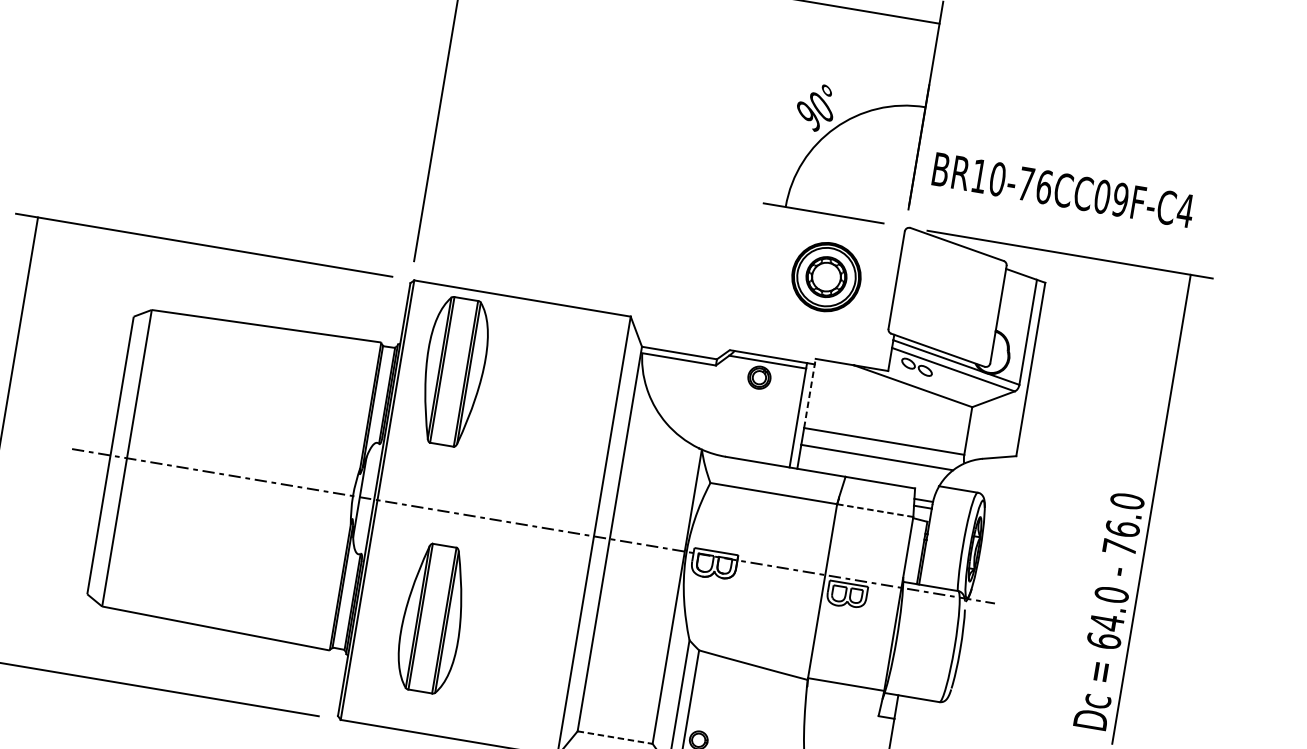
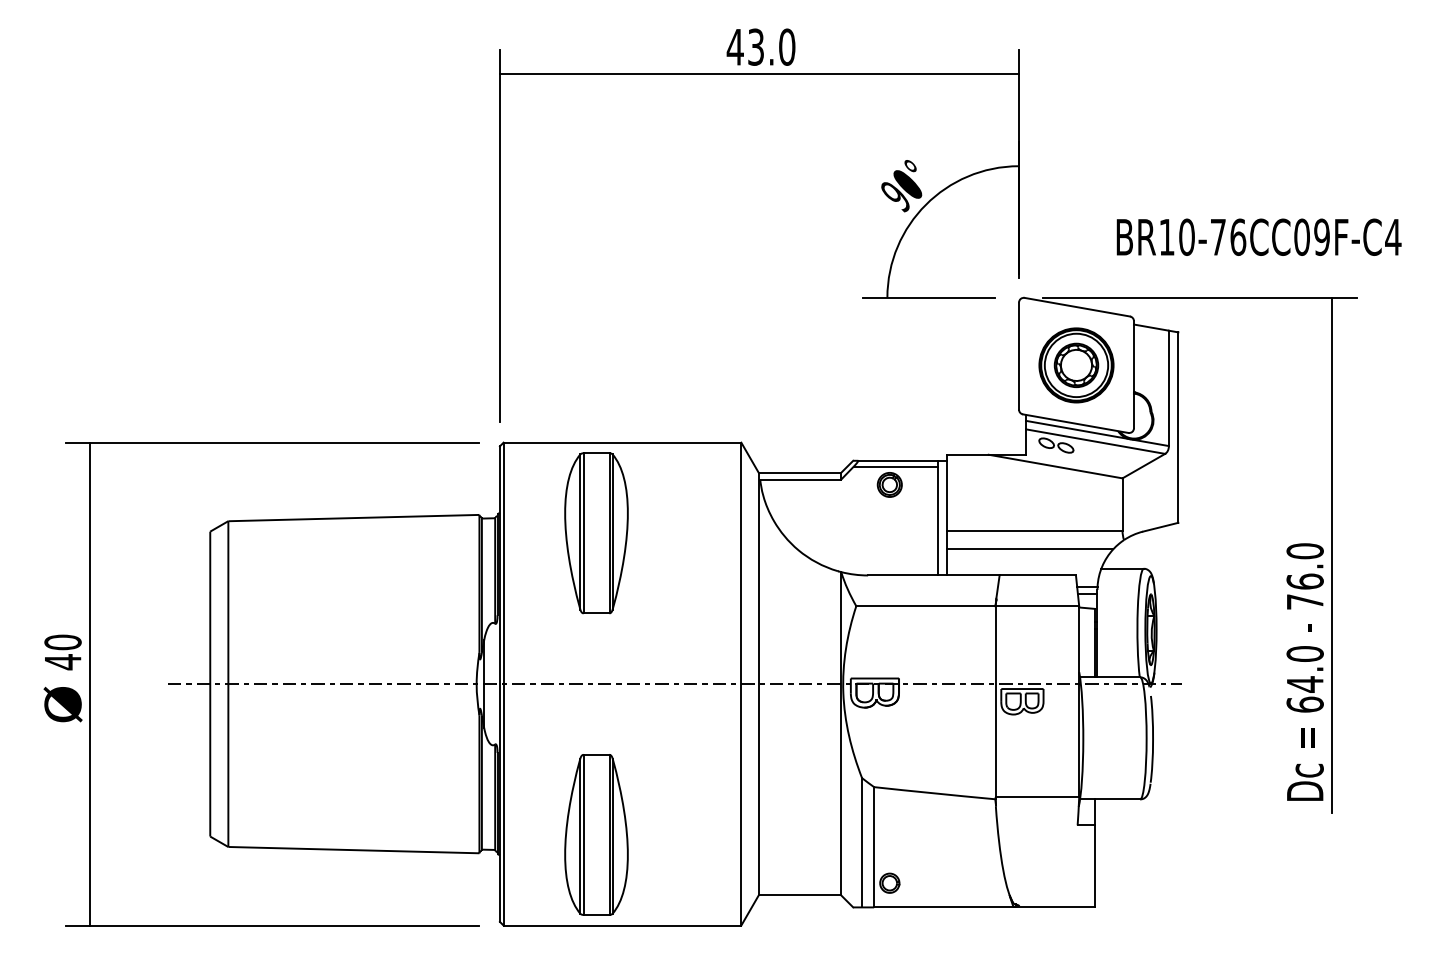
text: (1062, 189) -> (1258, 236), moved
part: (826, 277) -> (1076, 365), moved
part: (454, 372) -> (596, 533), moved
line: (809, 393) -> (946, 492), dashed -> solid
line: (875, 510) -> (1037, 606), dashed -> solid
part: (432, 618) -> (596, 834), moved
line: (615, 737) -> (800, 895), dashed -> solid

